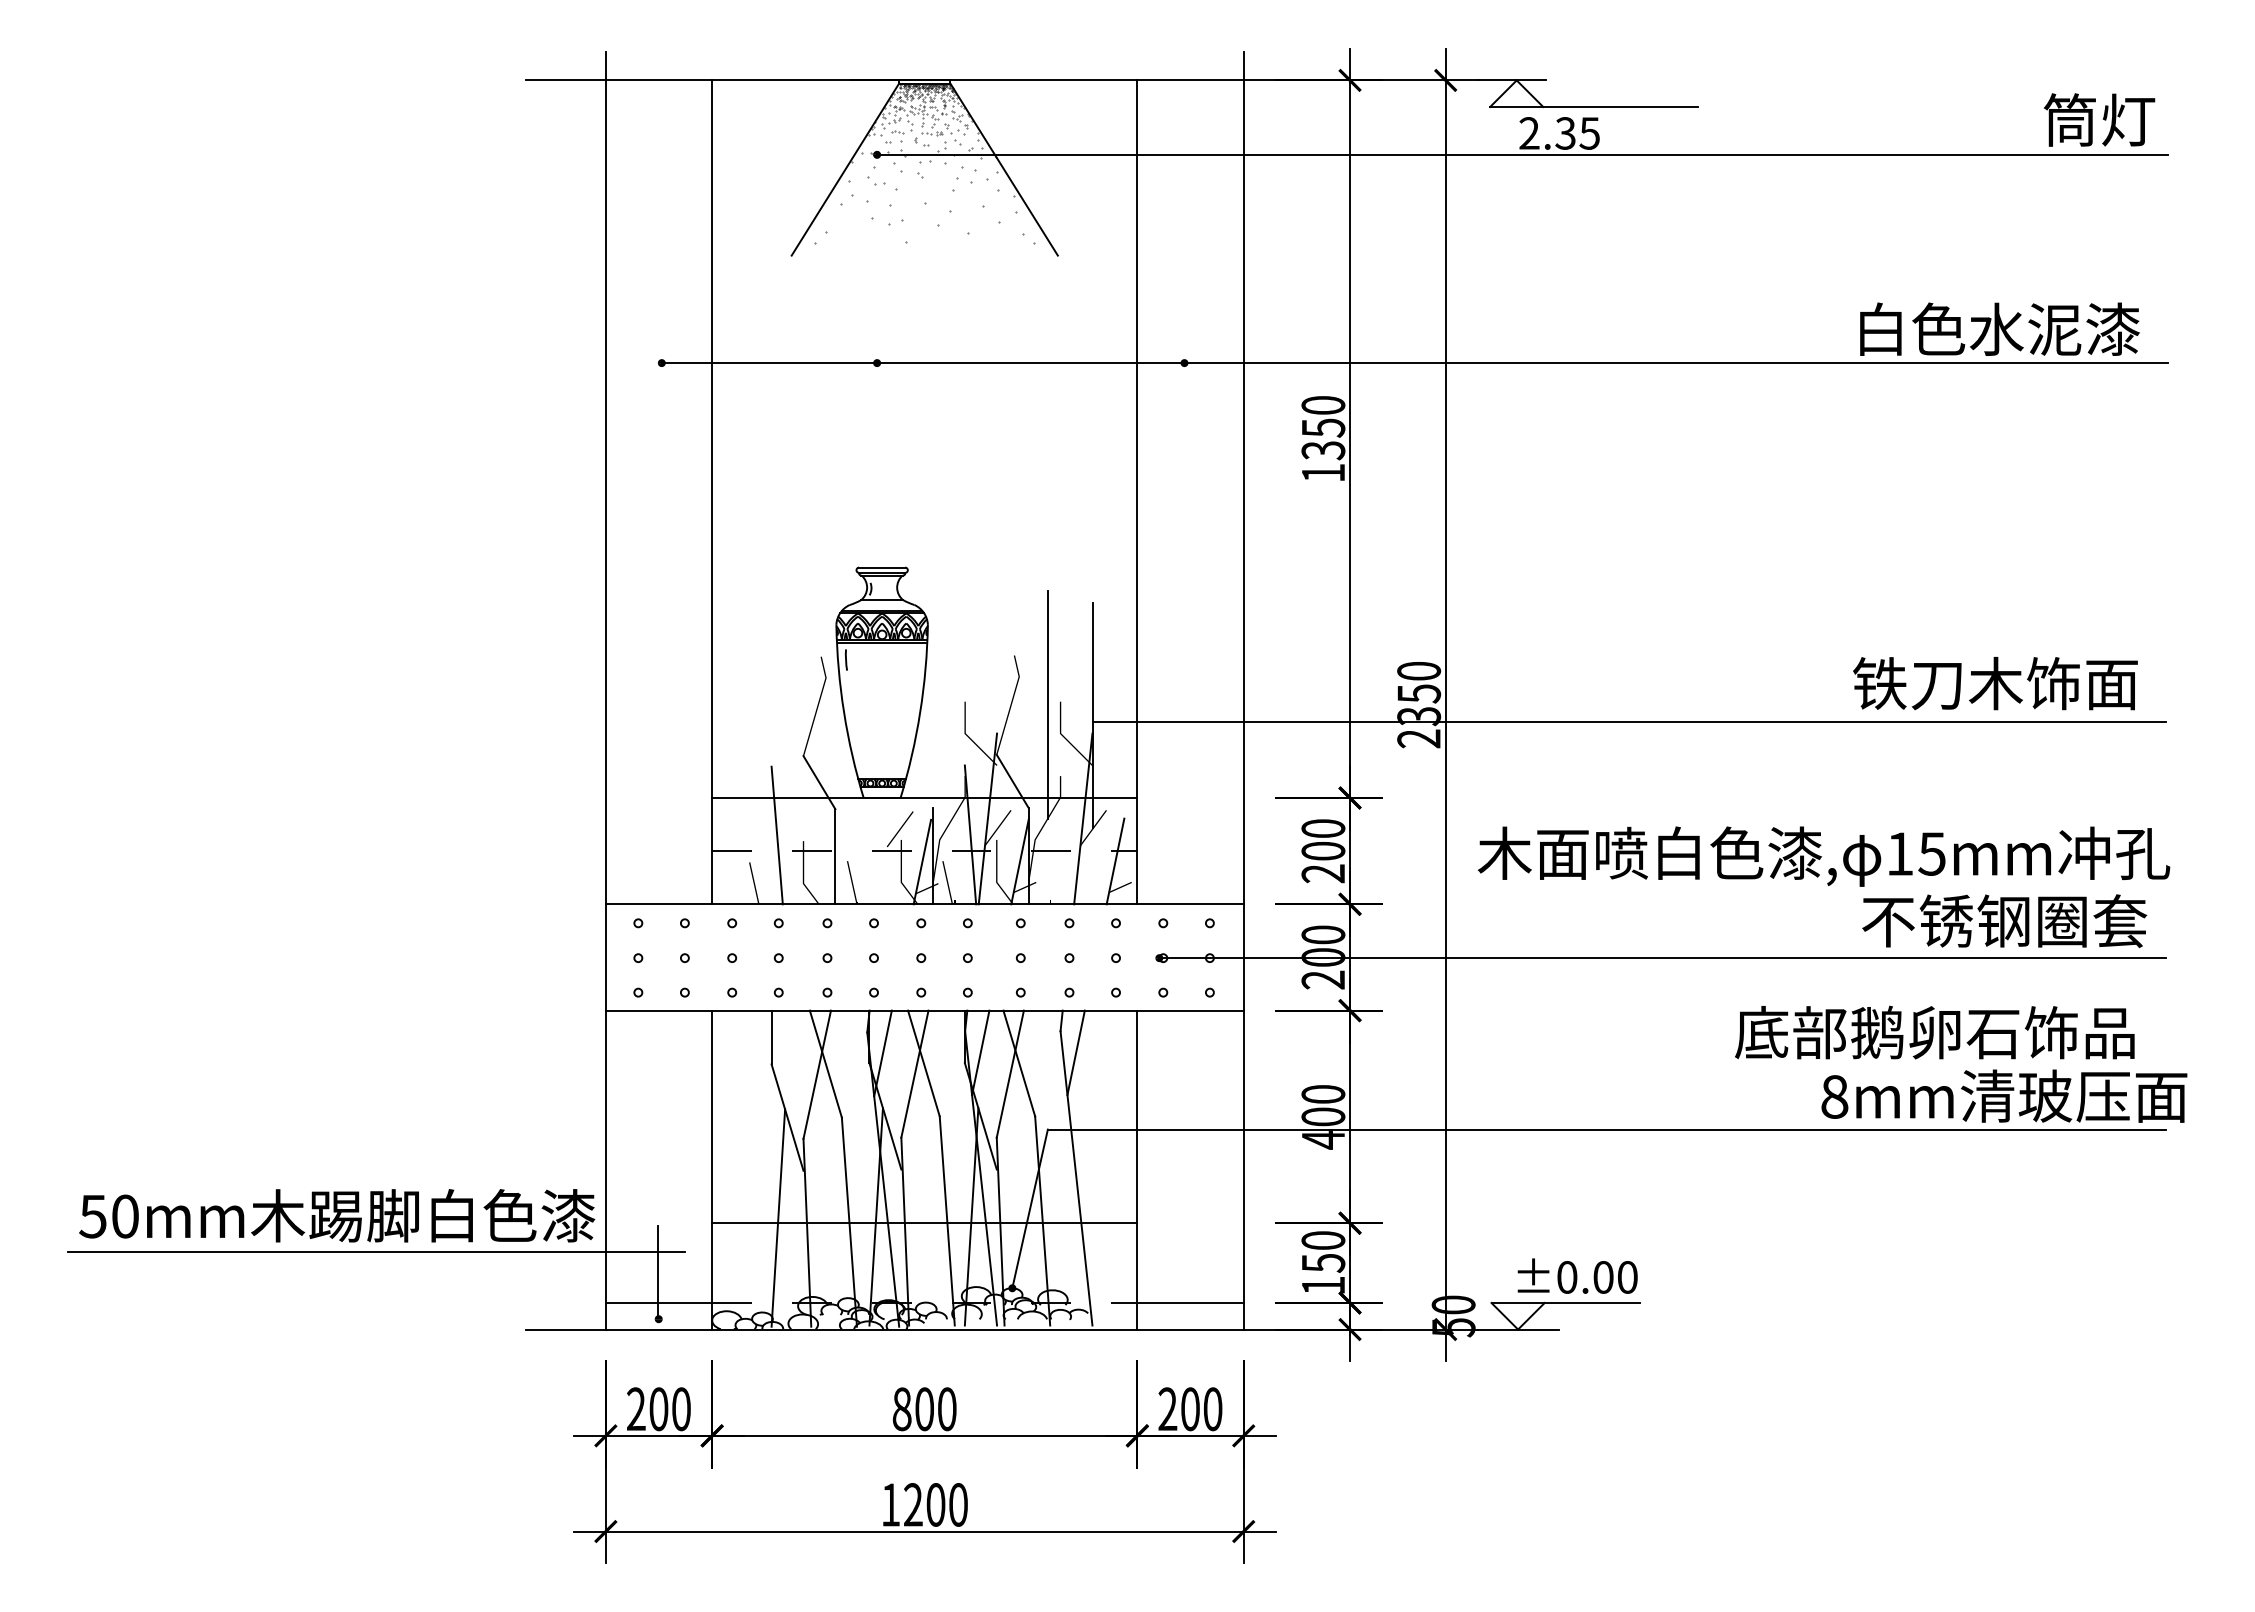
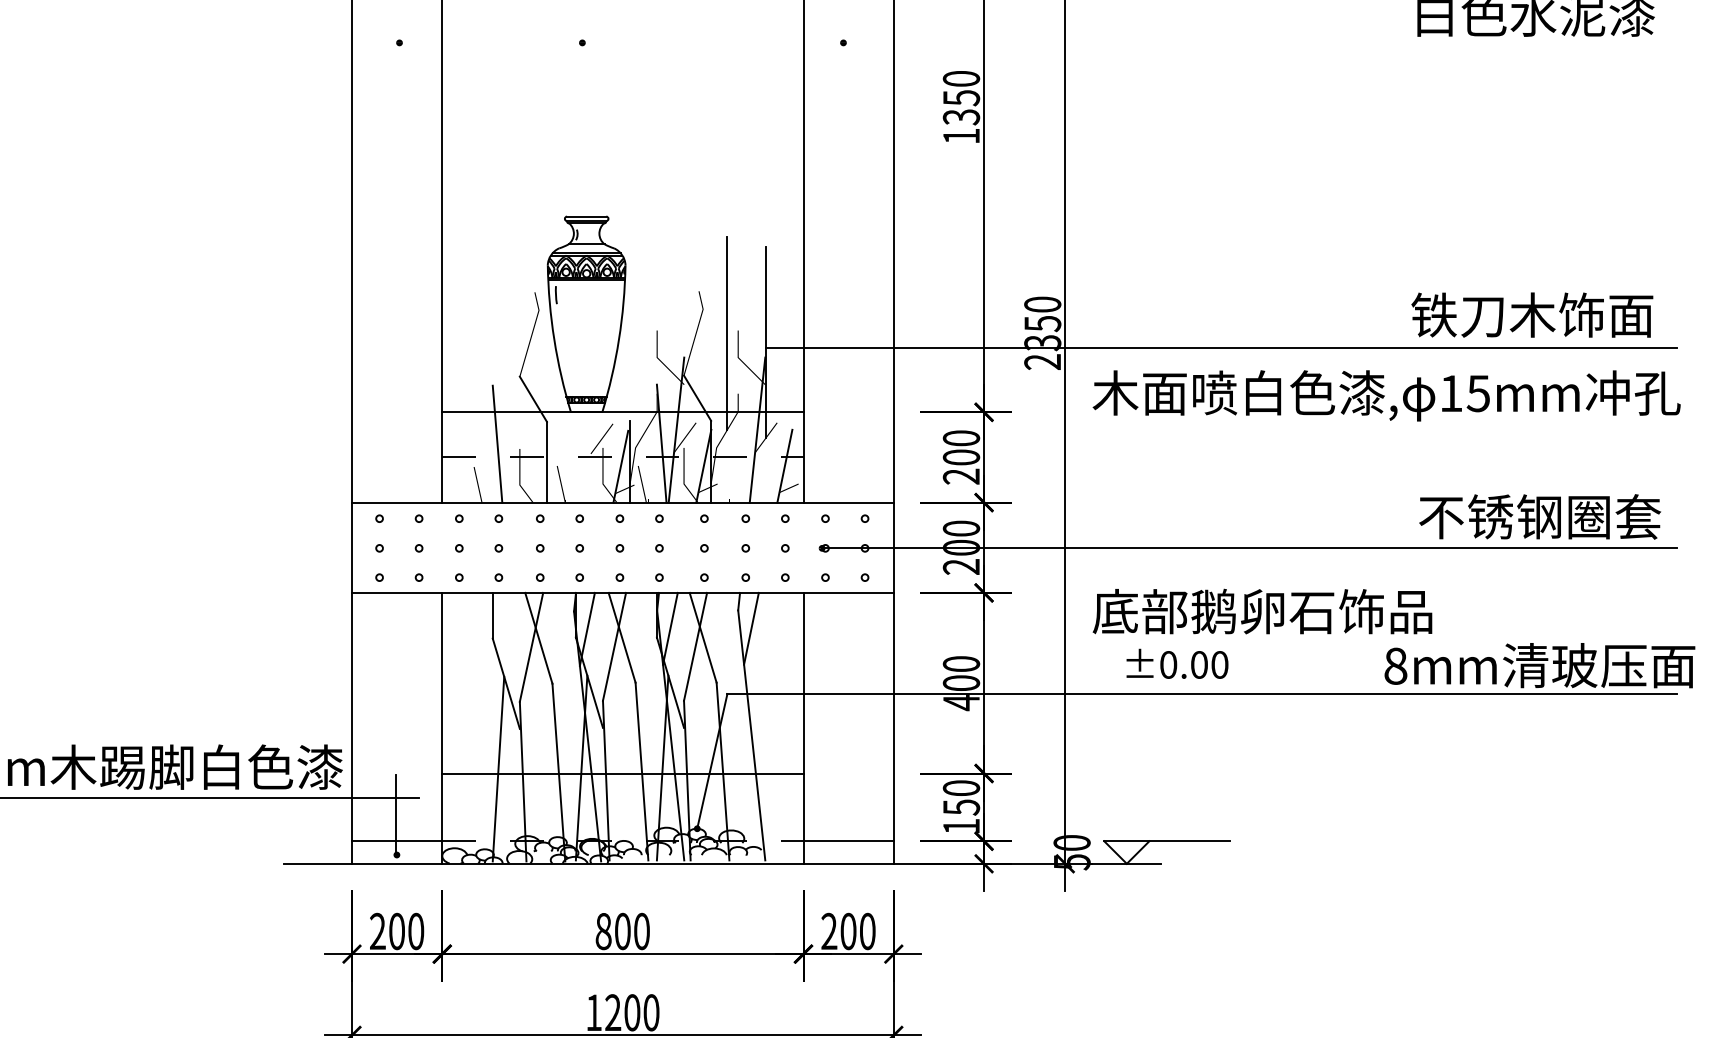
line: (1414, 363) -> (1038, 43), removed
text: (1823, 856) -> (1386, 395), moved
text: (1934, 1032) -> (1262, 611), moved
text: (1577, 1275) -> (1177, 663), moved

